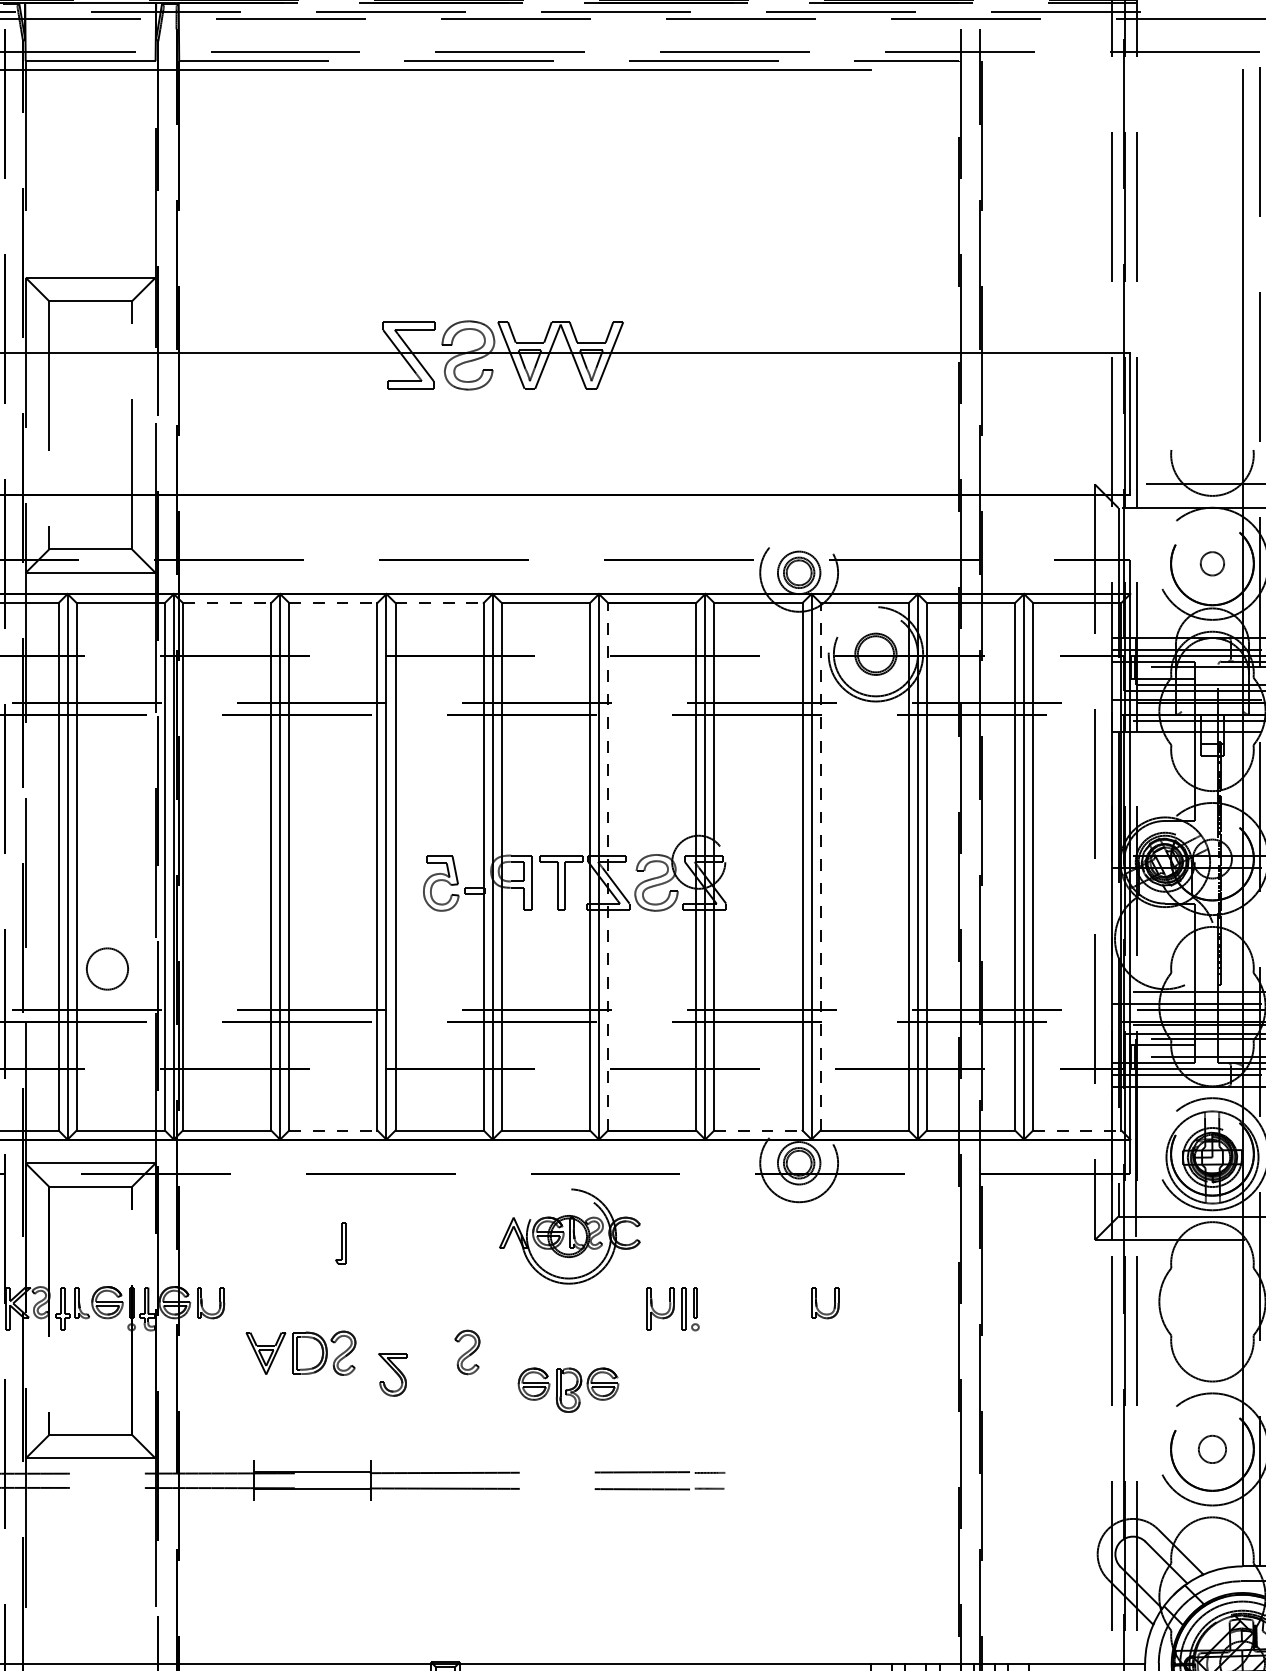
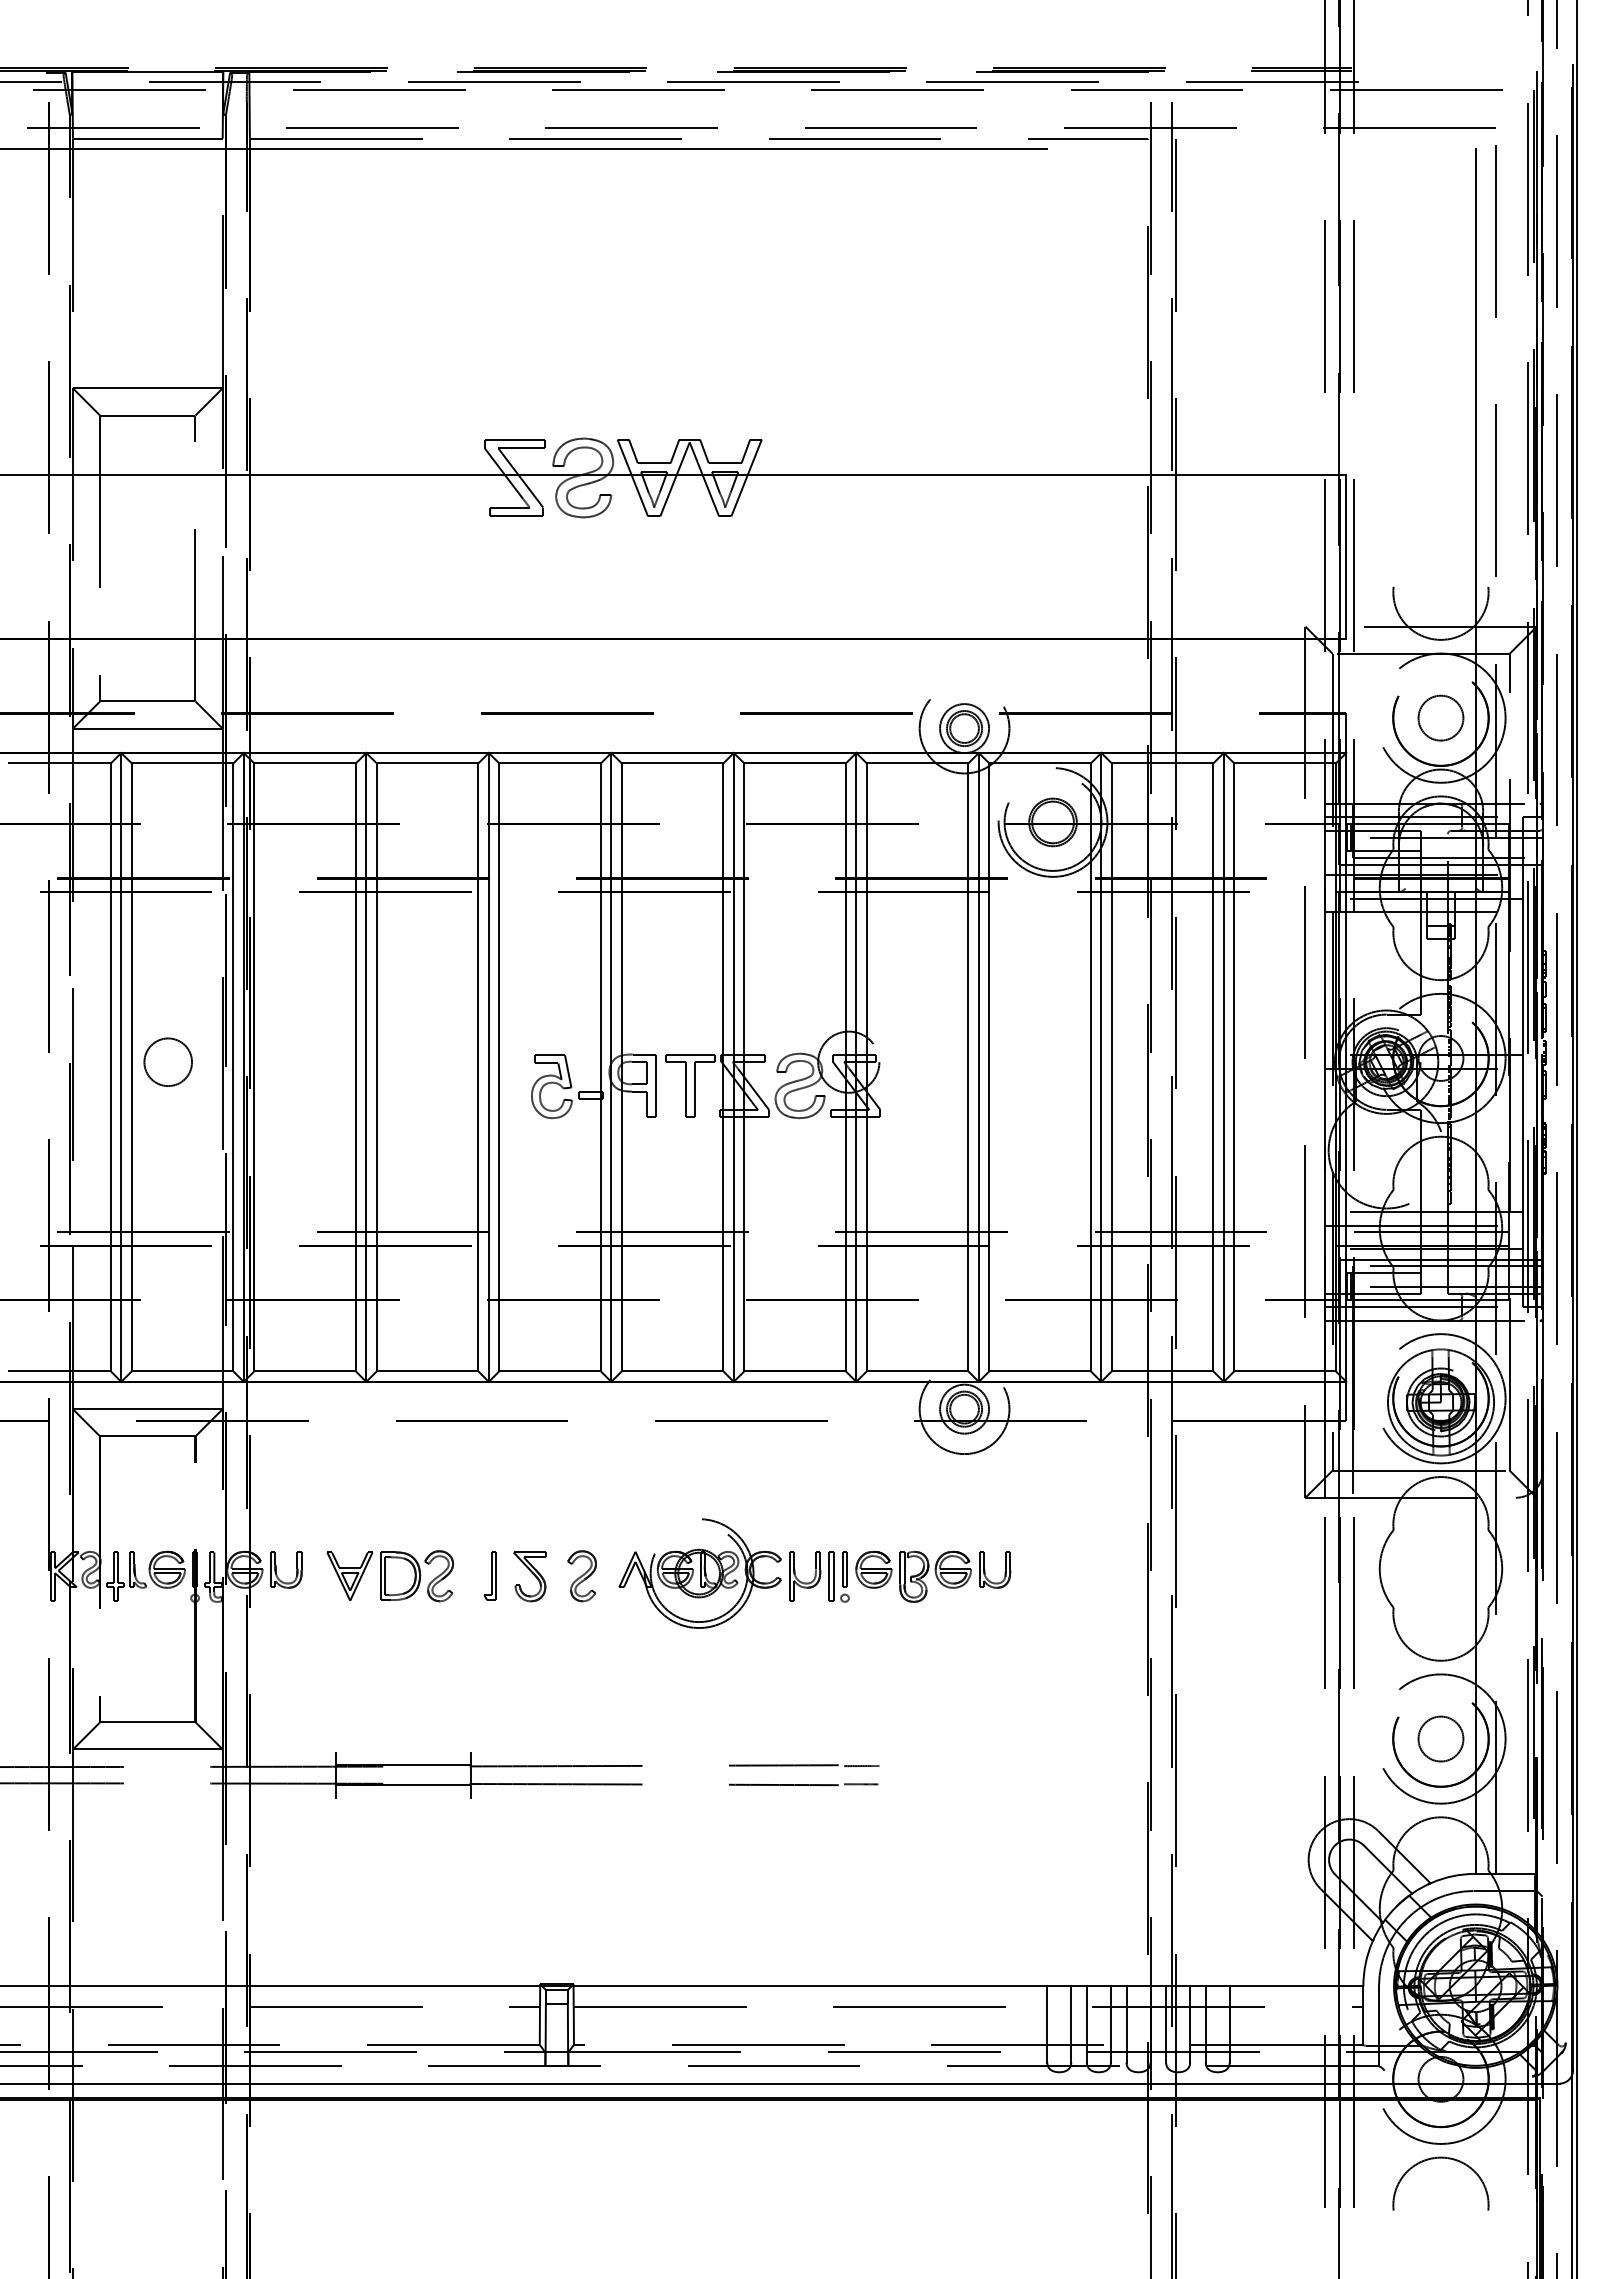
circle: (1212, 563) -> (1440, 717), size x1.67
line: (227, 603) -> (305, 763), dashed -> solid
line: (333, 603) -> (427, 763), dashed -> solid
line: (439, 603) -> (550, 763), dashed -> solid
line: (608, 866) -> (744, 1066), dashed -> solid
line: (820, 866) -> (989, 1066), dashed -> solid
circle: (106, 968) -> (167, 1061), moved
line: (333, 1130) -> (427, 1371), dashed -> solid
line: (758, 1130) -> (917, 1371), dashed -> solid
line: (1077, 1130) -> (1285, 1371), dashed -> solid
part: (569, 1236) -> (699, 1573), moved
part: (340, 1242) -> (489, 1575), moved
part: (466, 1352) -> (581, 1576), moved
part: (301, 1353) -> (390, 1576), moved
part: (392, 1374) -> (529, 1576), moved
part: (568, 1389) -> (913, 1576), moved
circle: (1212, 1448) -> (1440, 1738), size x1.43

